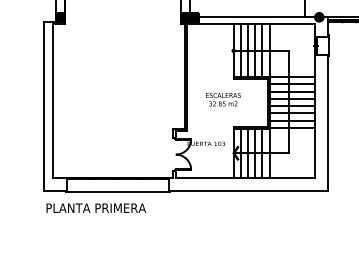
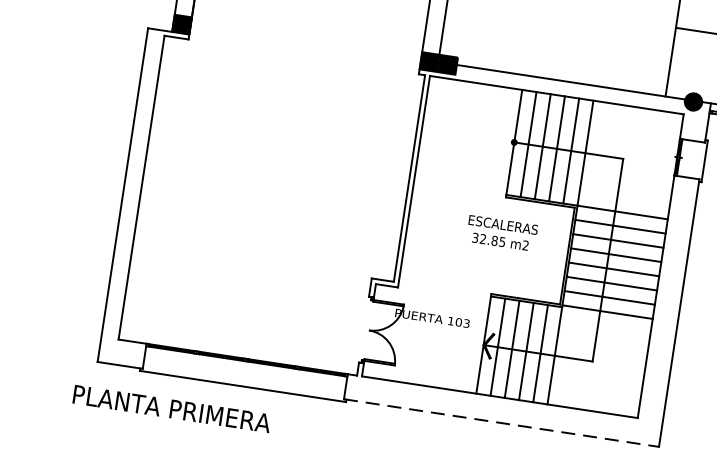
text: (223, 99) -> (502, 233), moved
line: (248, 190) -> (501, 423), solid -> dashed
text: (95, 207) -> (170, 407), moved

